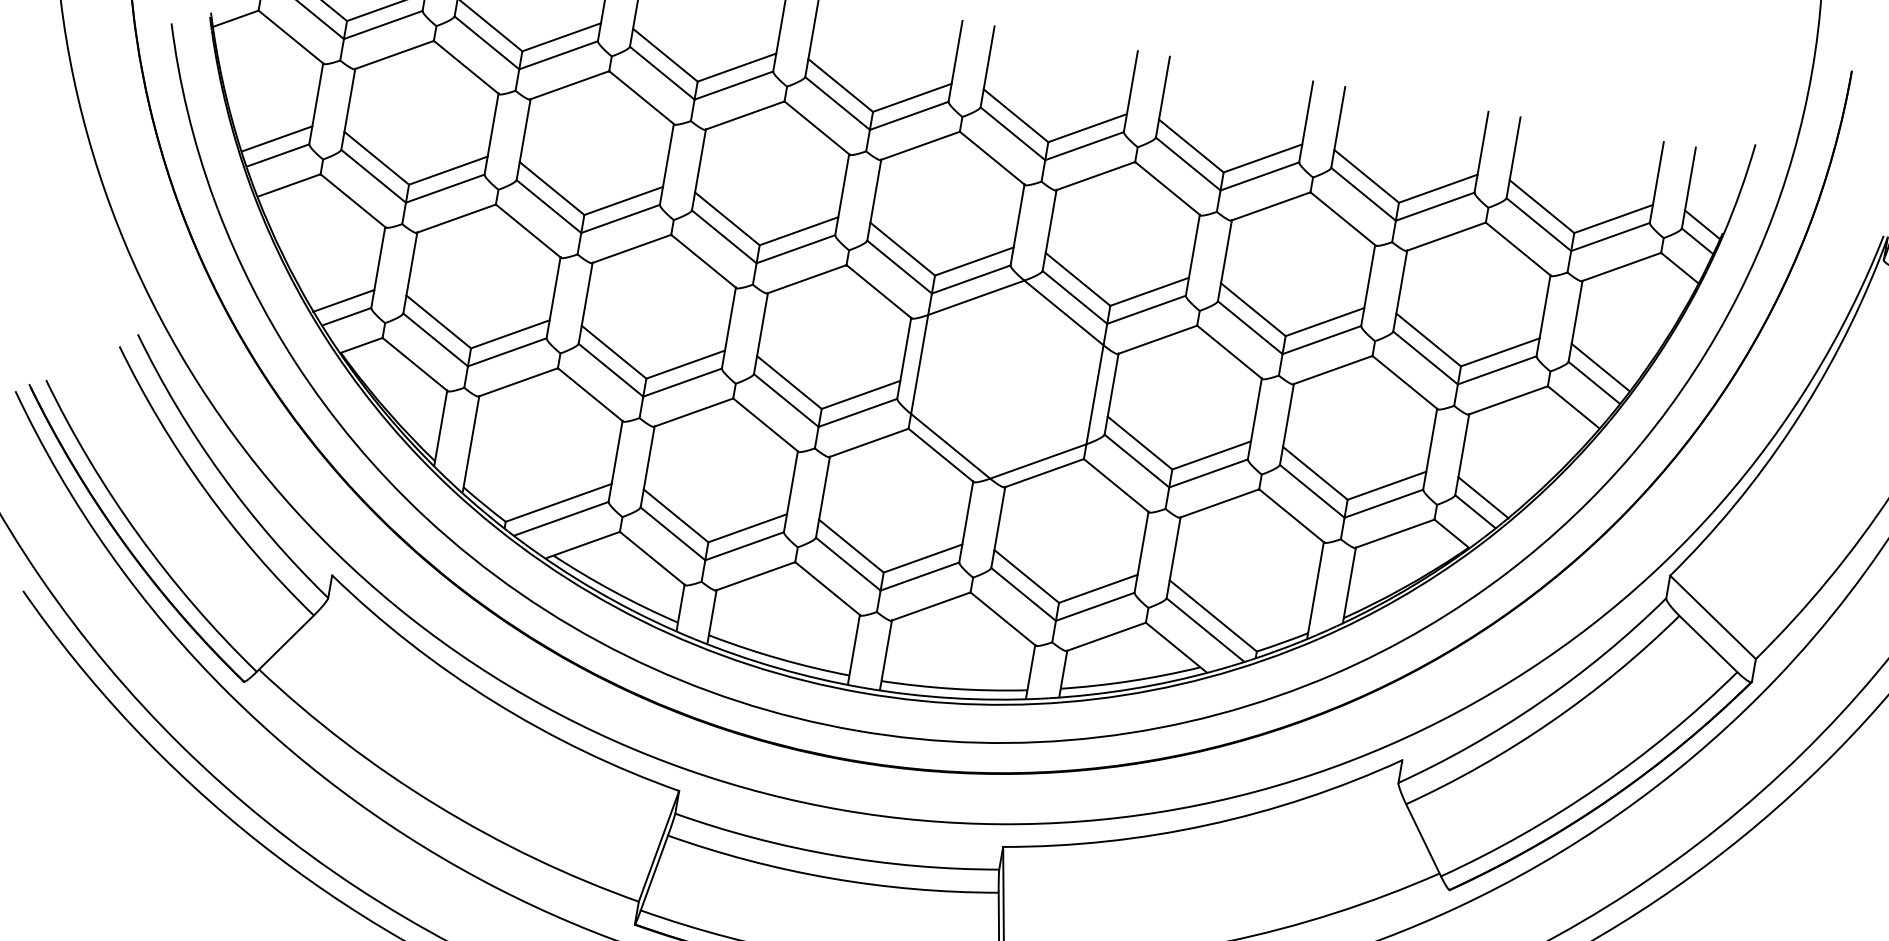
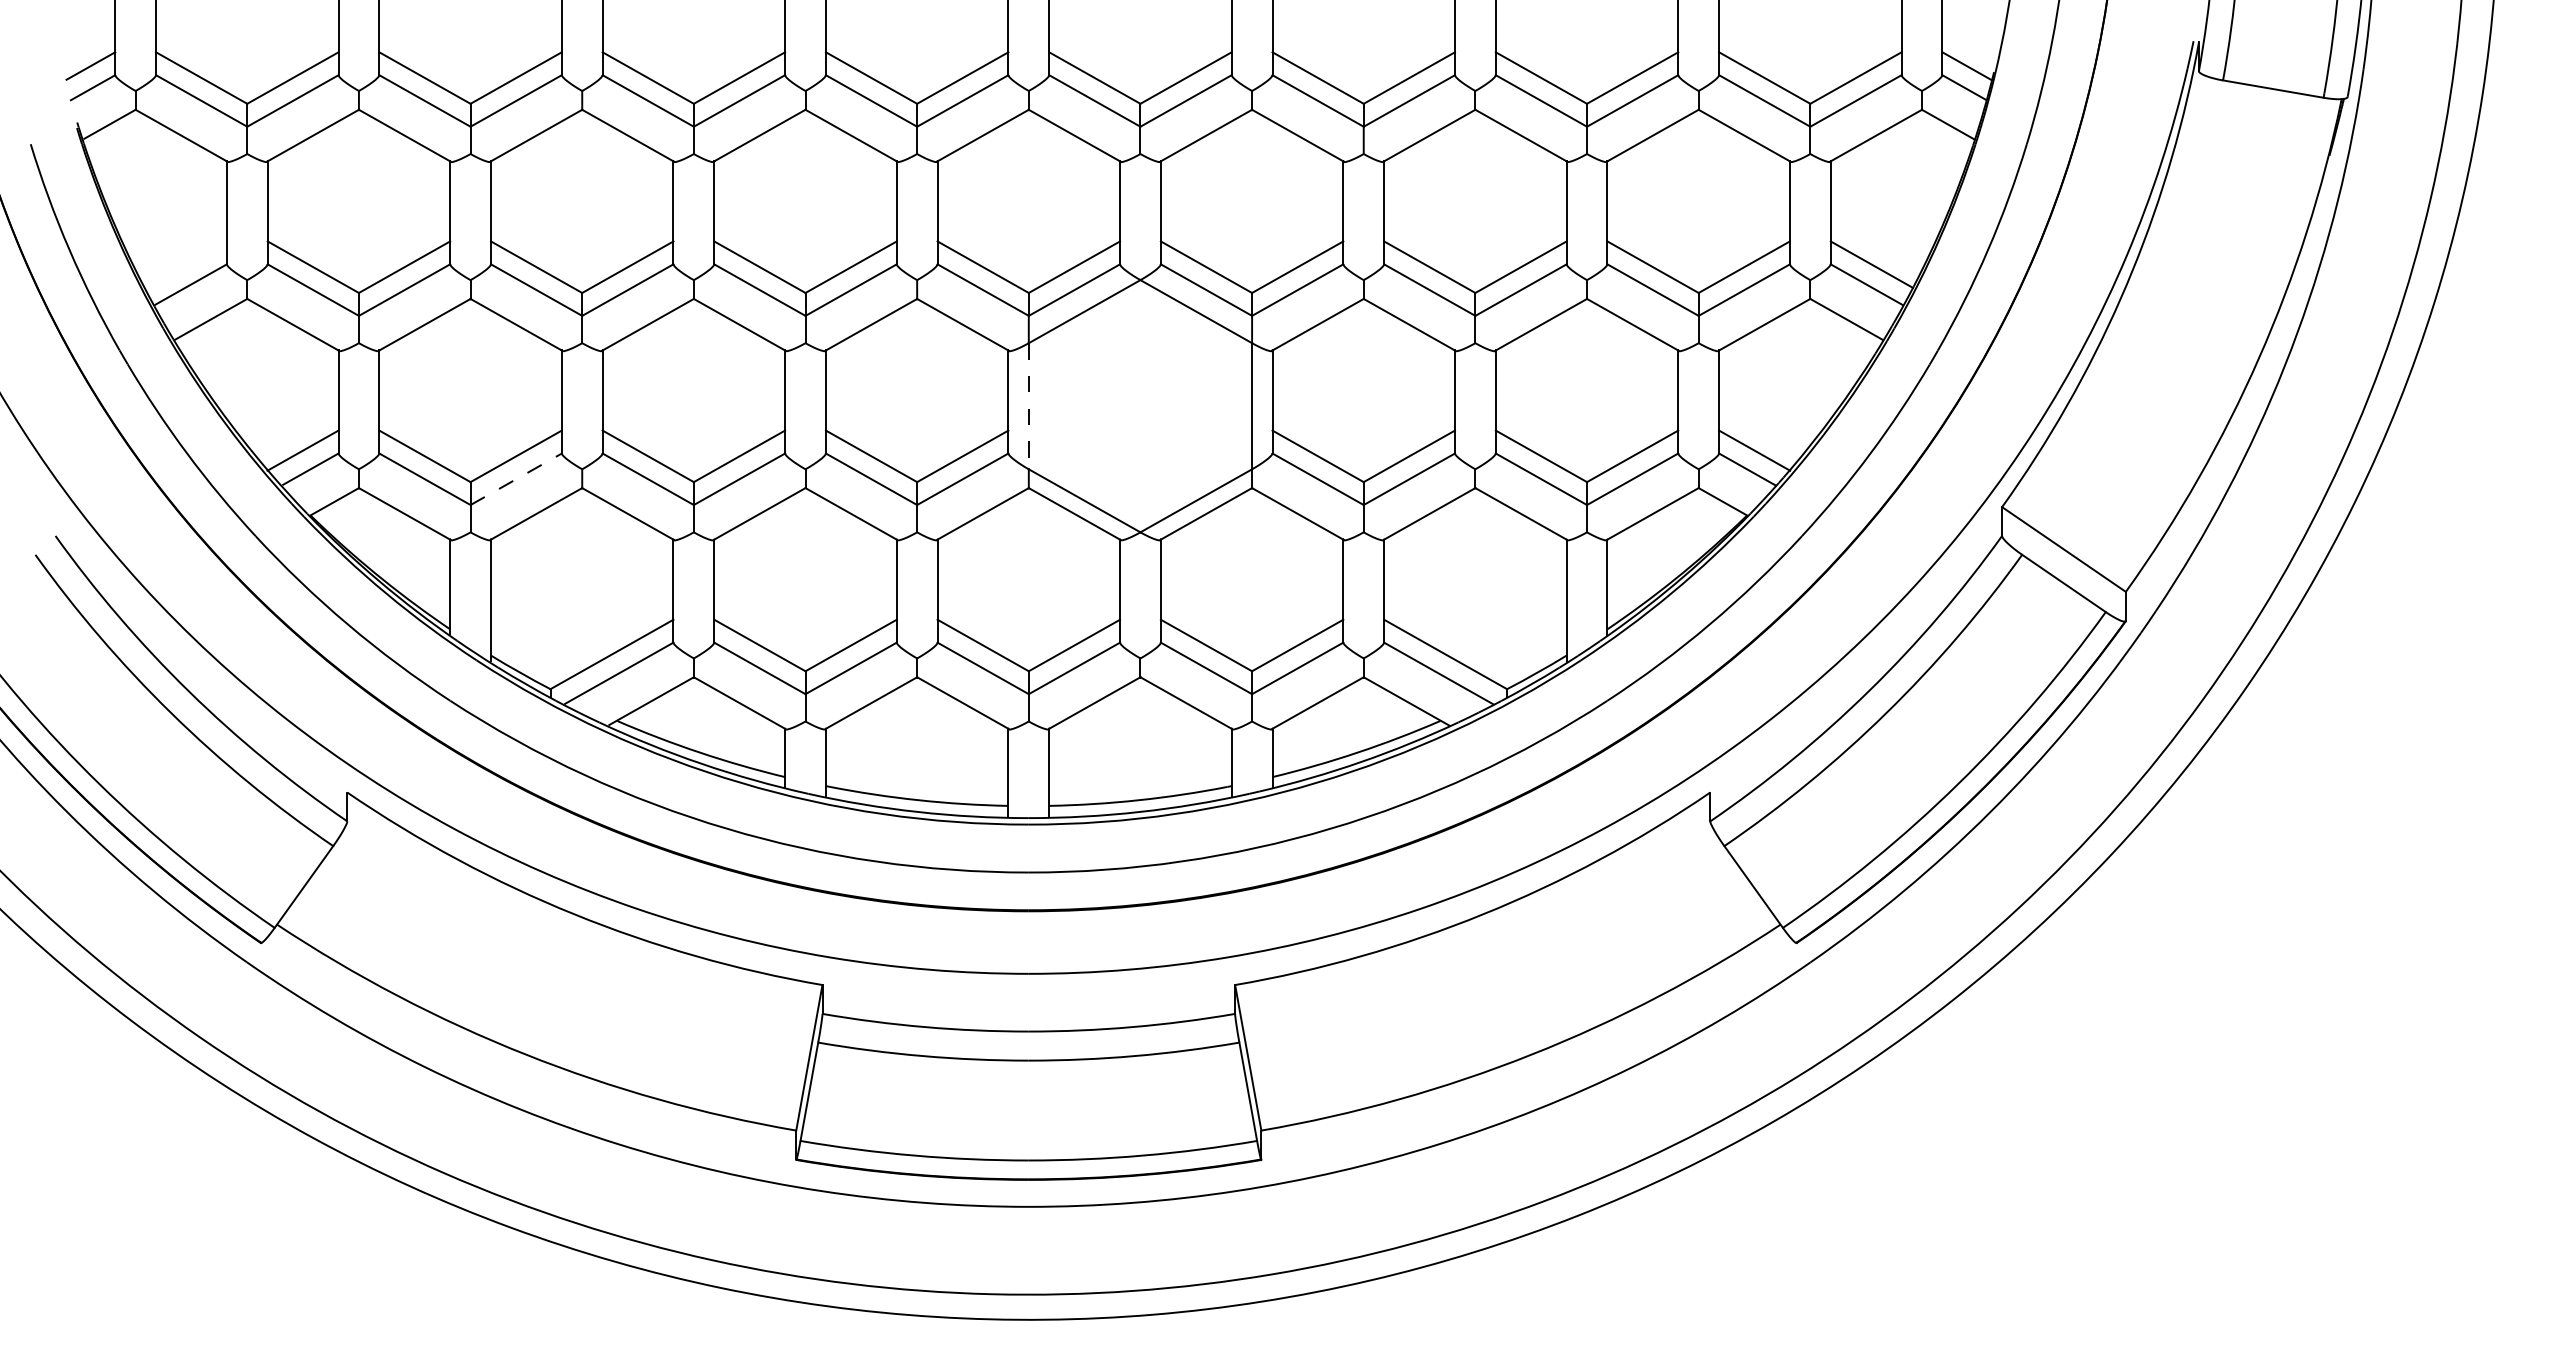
line: (277, 138) -> (186, 263), removed
line: (507, 352) -> (516, 479), solid -> dashed
line: (919, 364) -> (1028, 406), solid -> dashed

